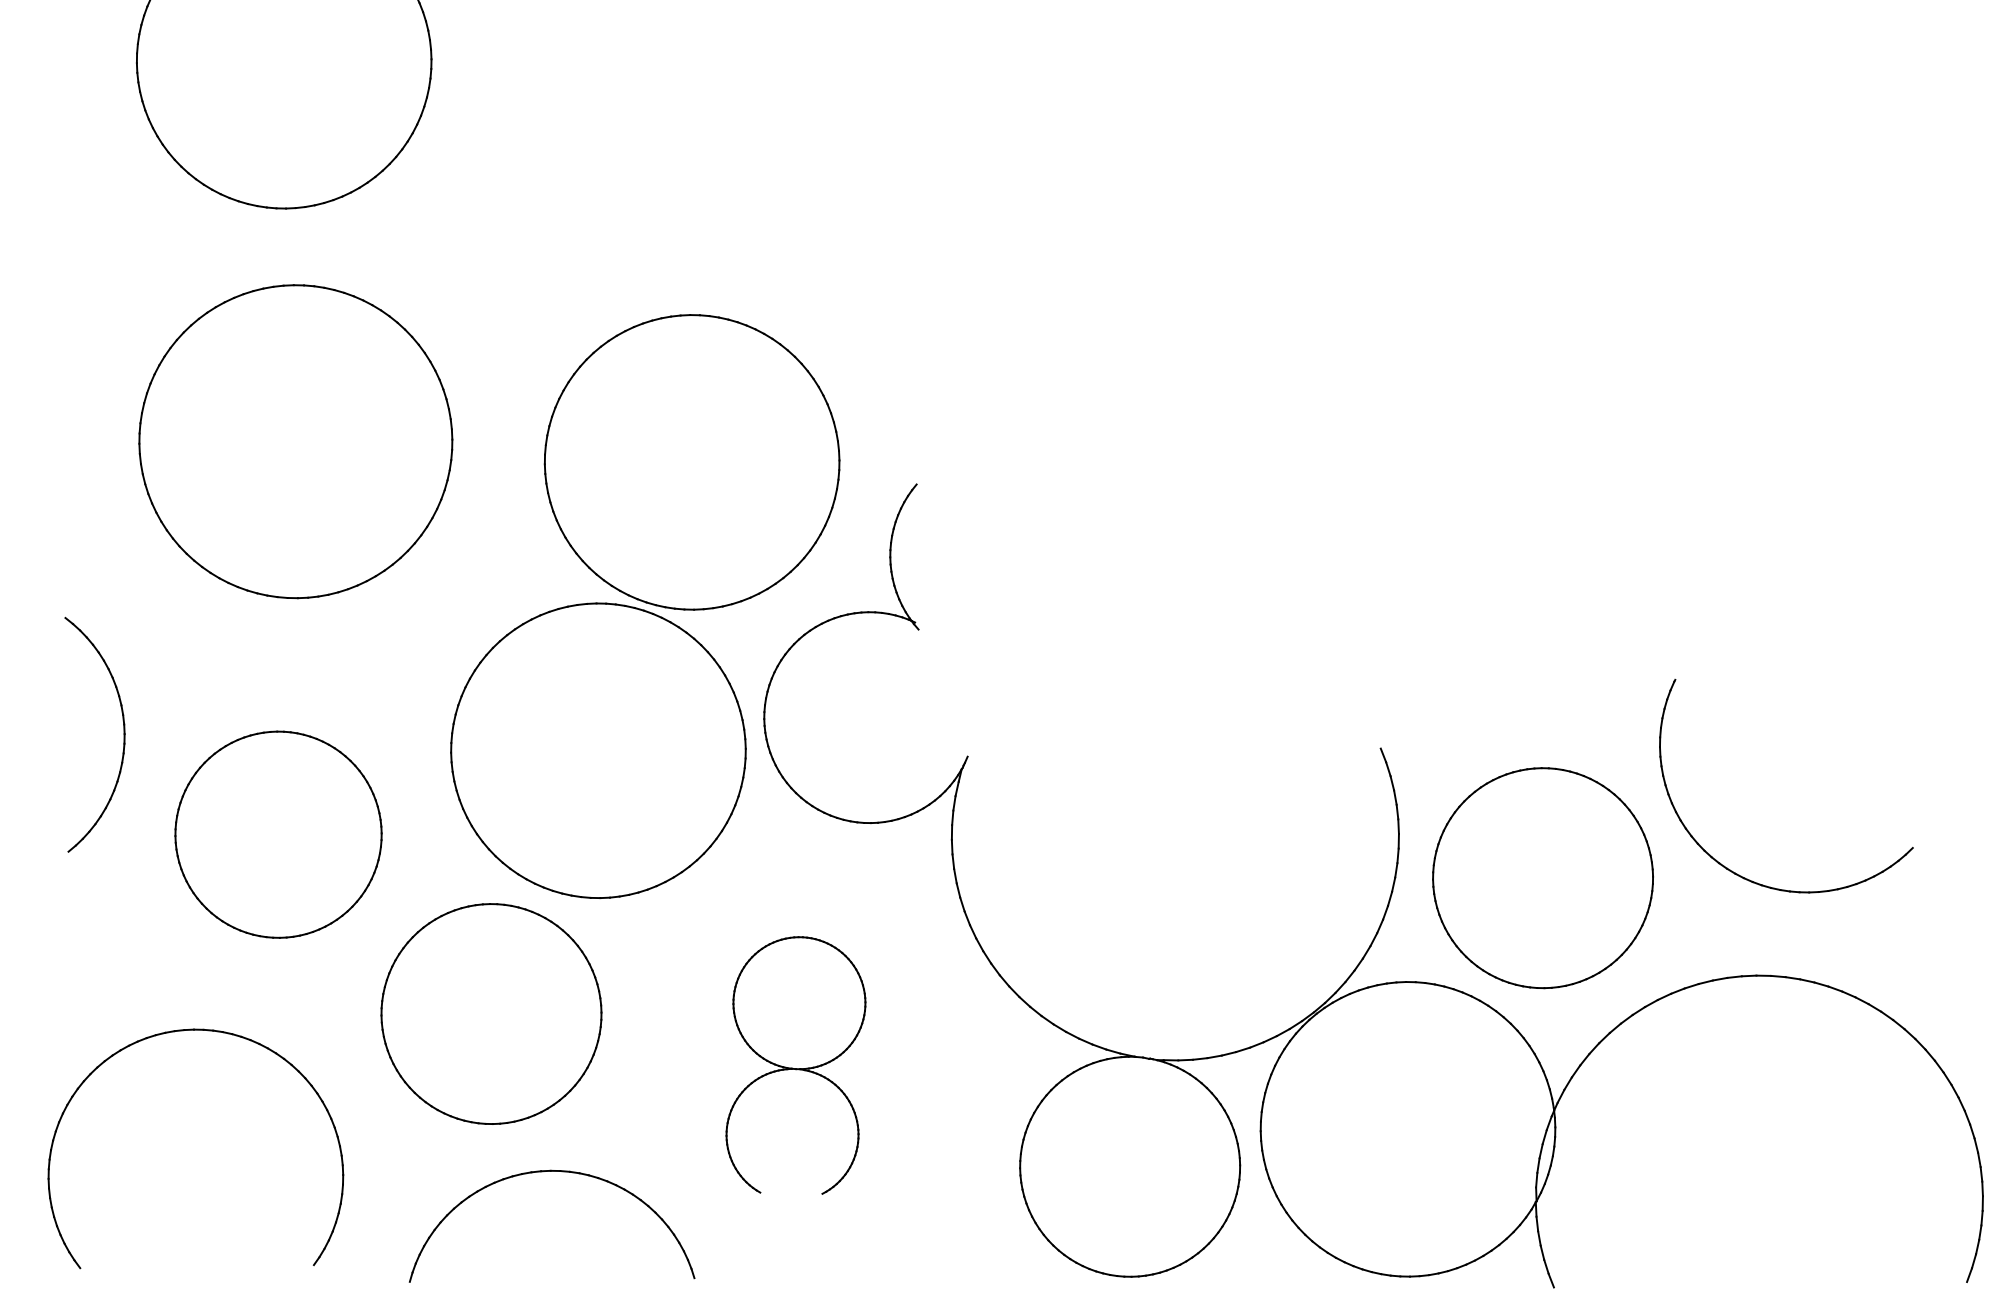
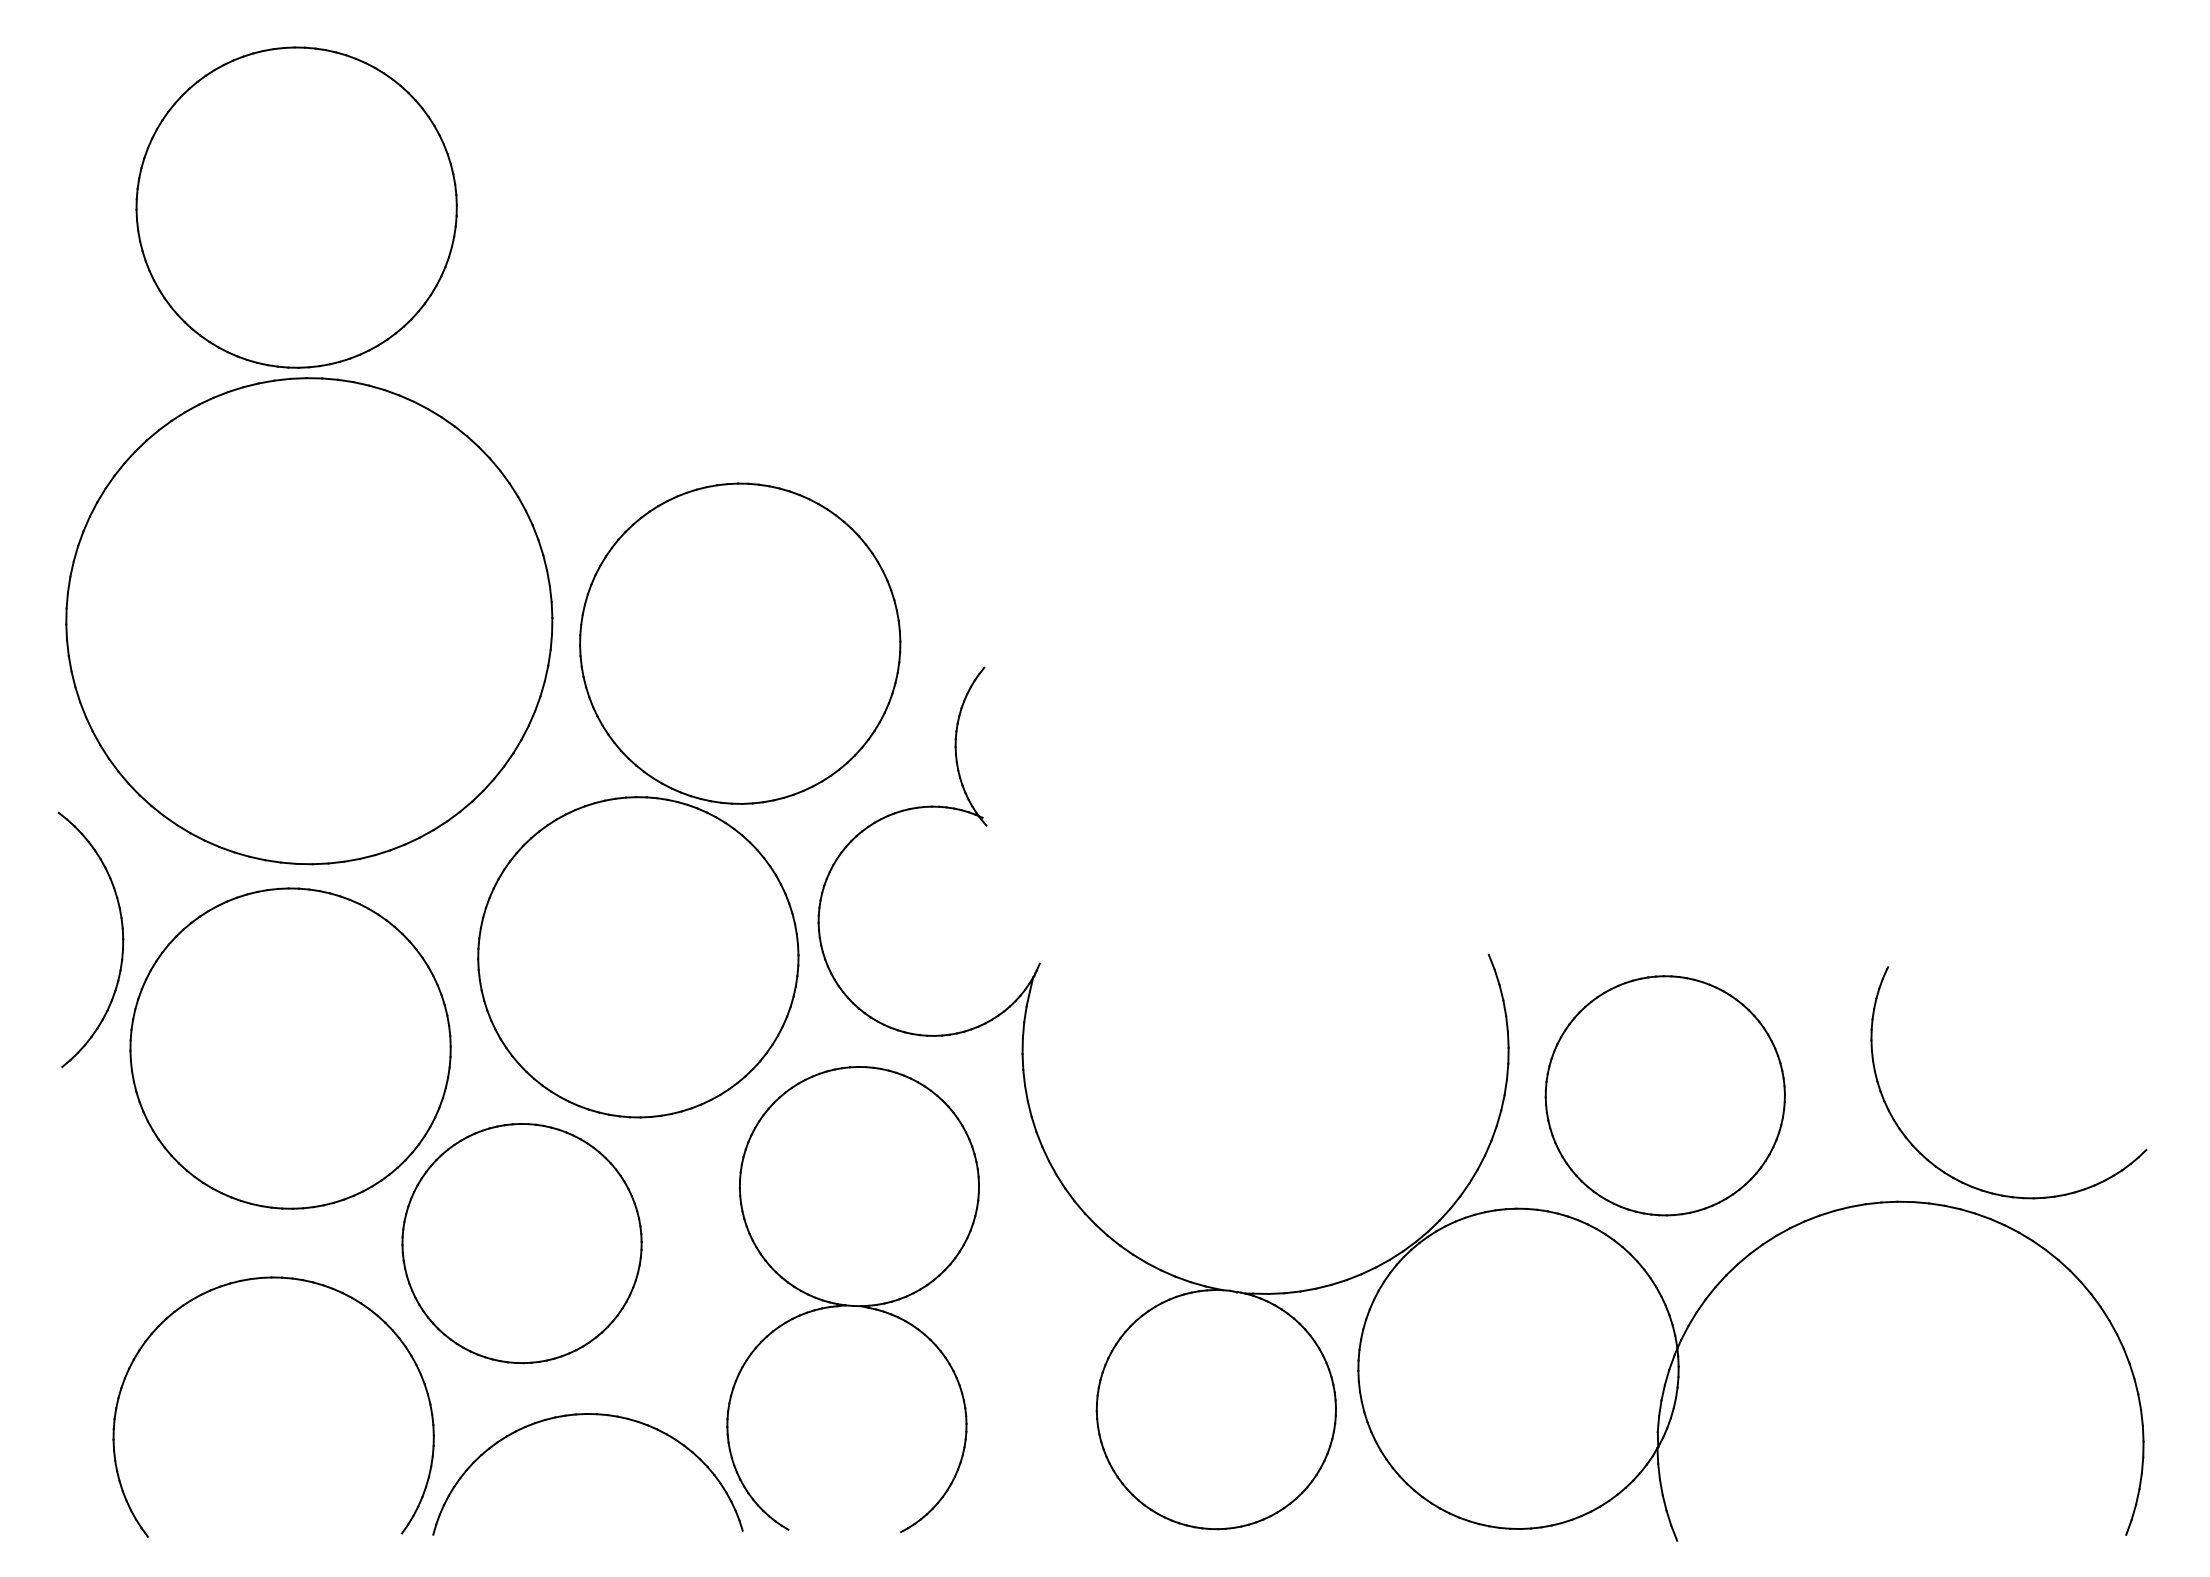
part: (295, 441) -> (309, 621), size x1.43
part: (278, 834) -> (290, 1048), size x1.43
part: (1735, 872) -> (1953, 1176), moved
part: (181, 1031) -> (258, 1279), moved
part: (795, 1065) -> (852, 1299), size x1.67

